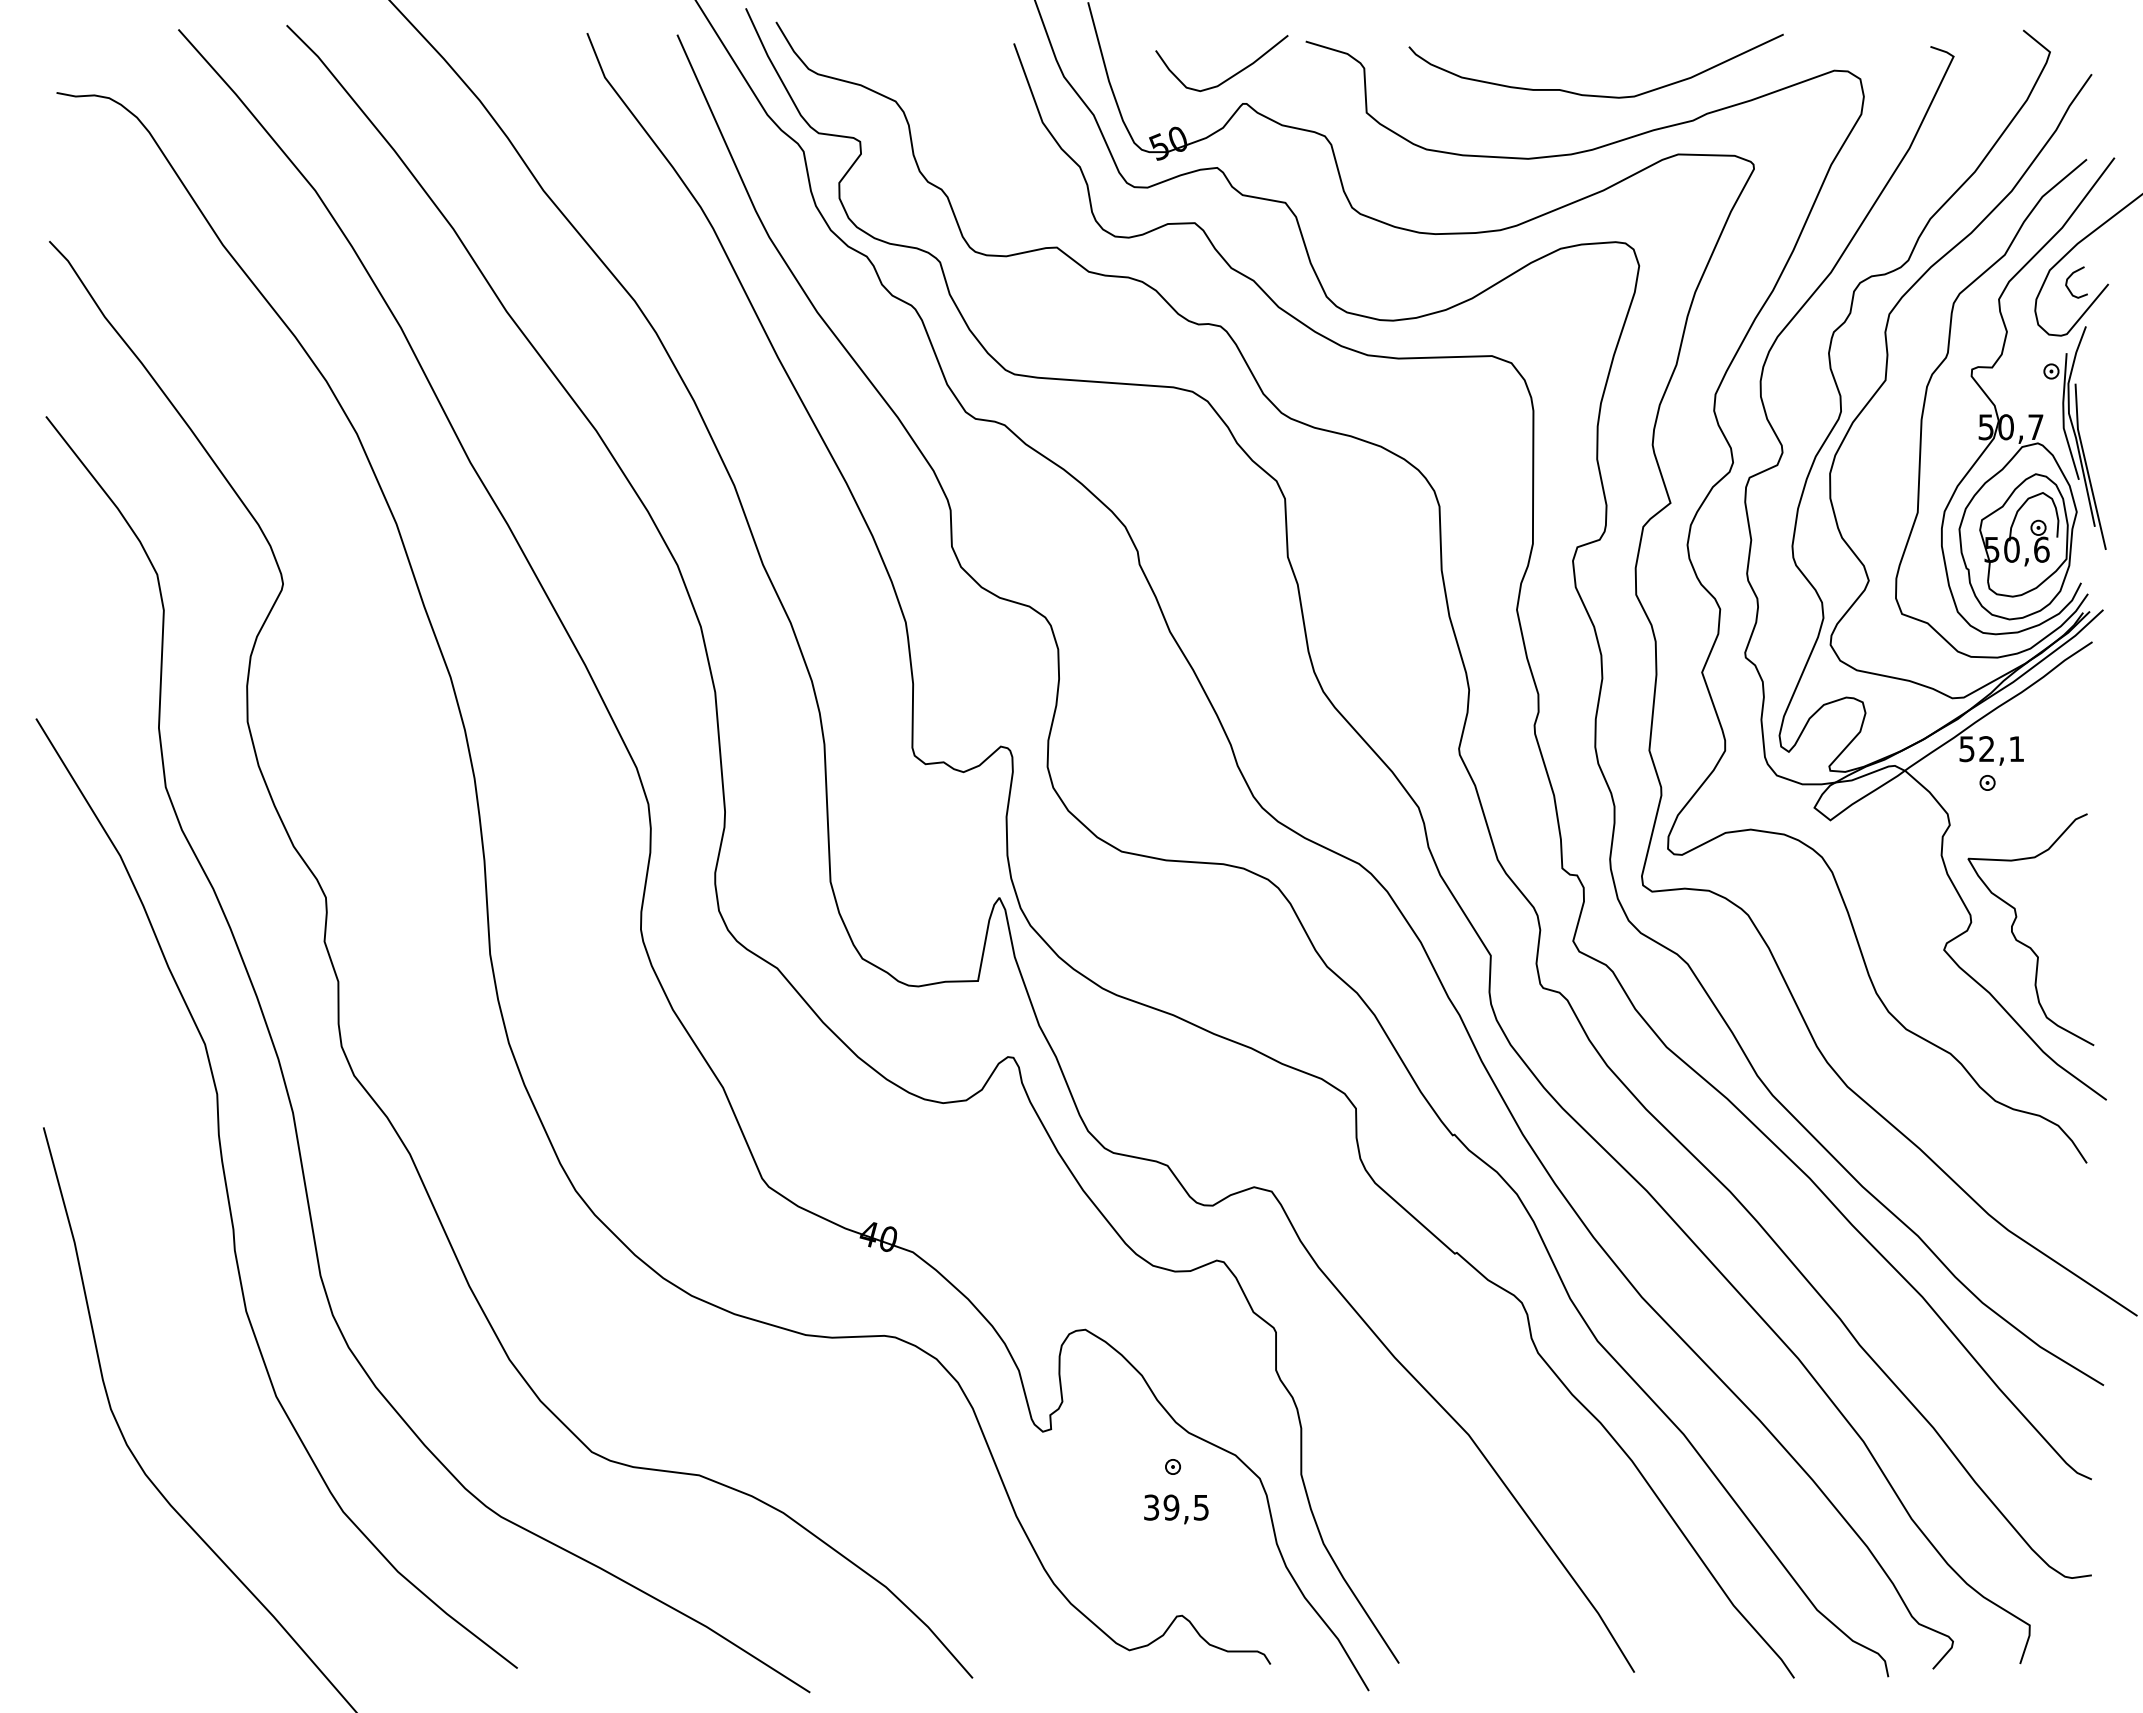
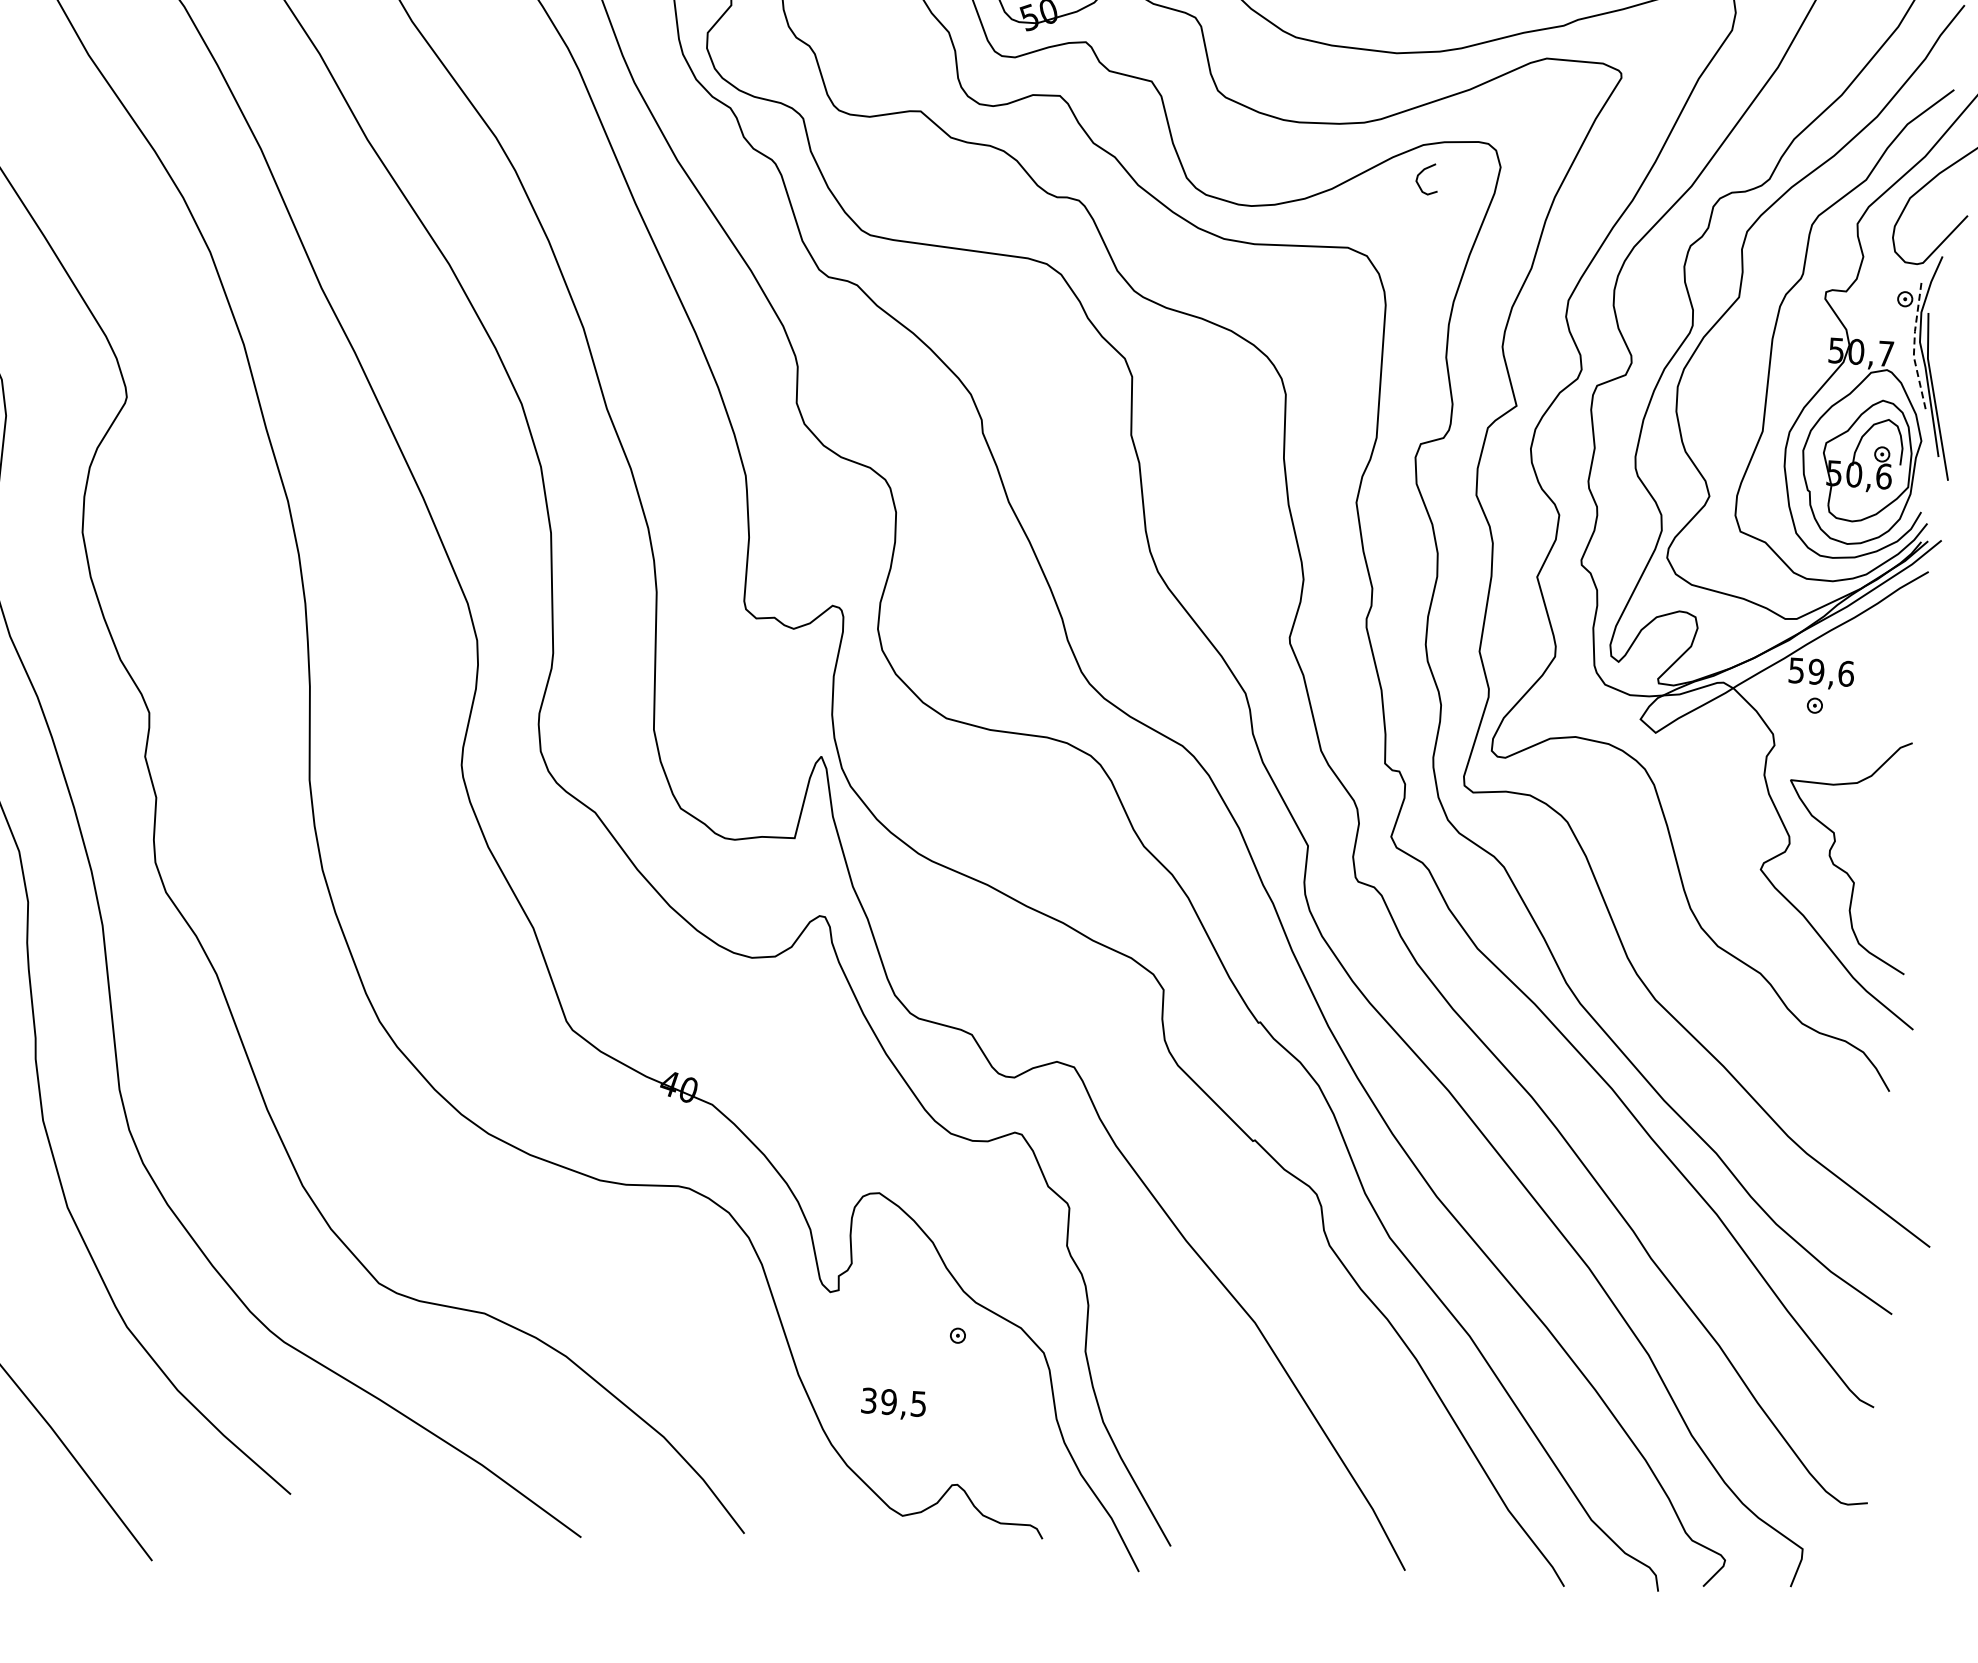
curve: (2071, 276) -> (1422, 172), moved
line: (2063, 417) -> (1914, 345), solid -> dashed
text: (2001, 749) -> (1830, 673), 52,1 -> 59,6
text: (1176, 1509) -> (893, 1404), moved

